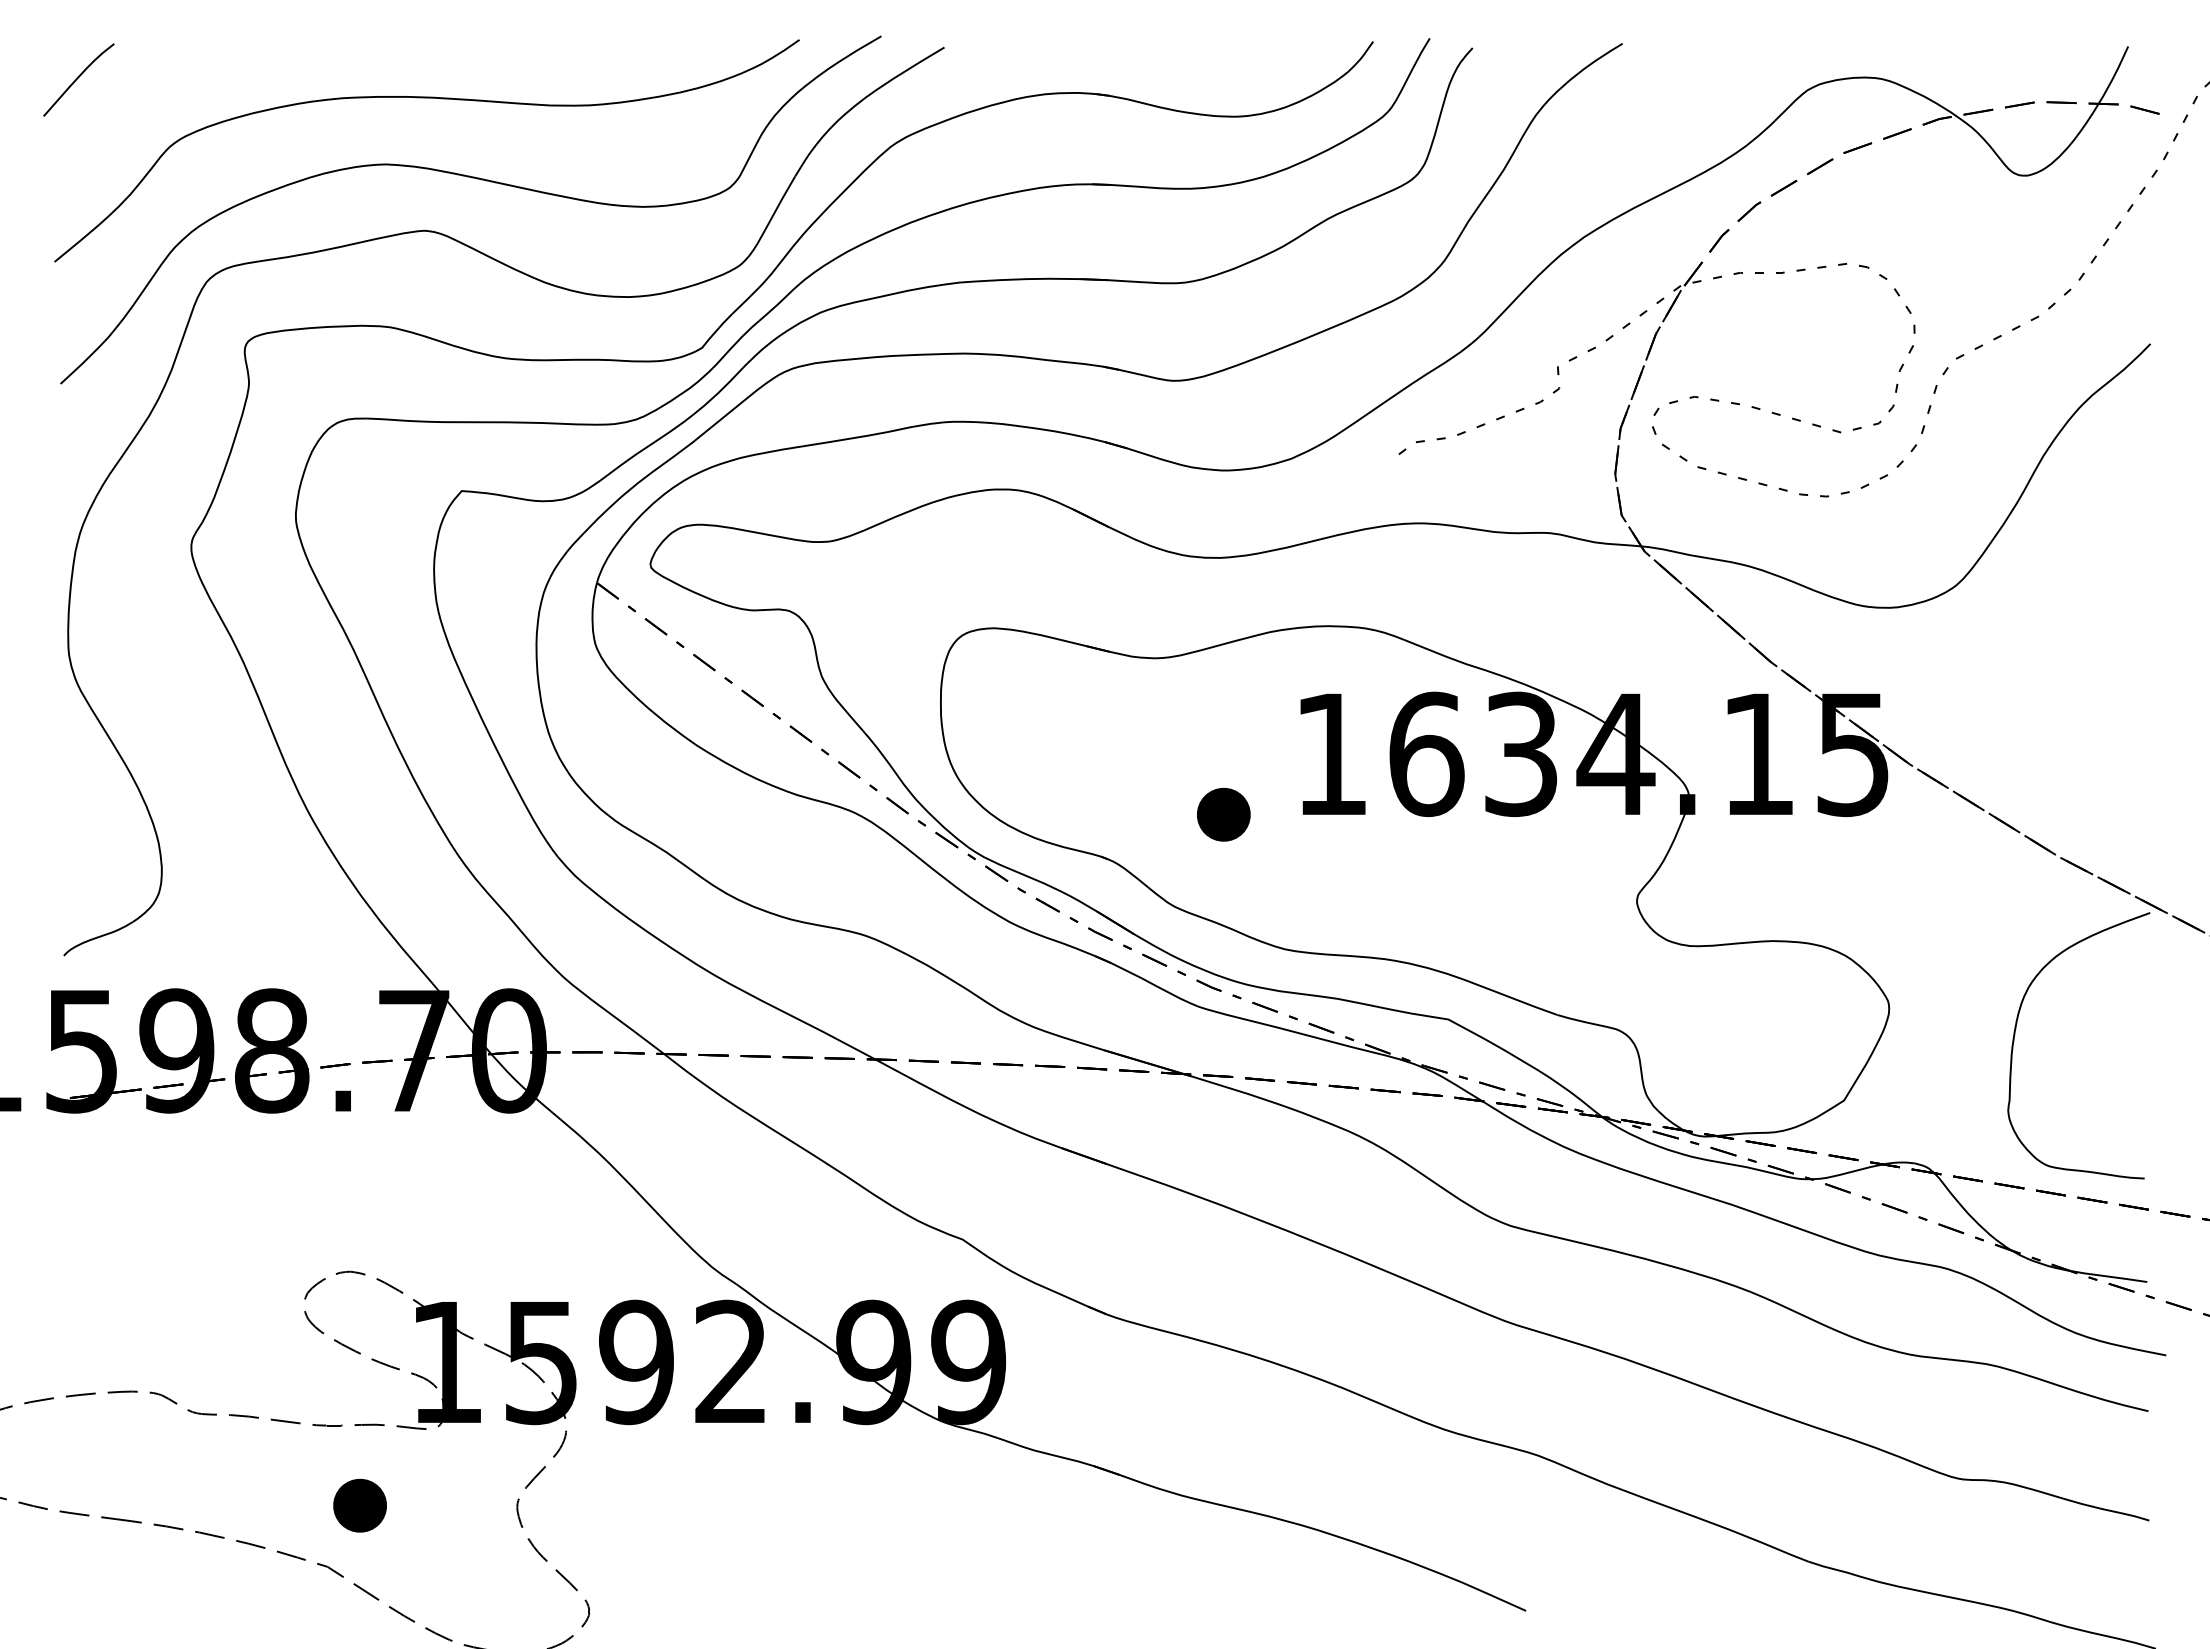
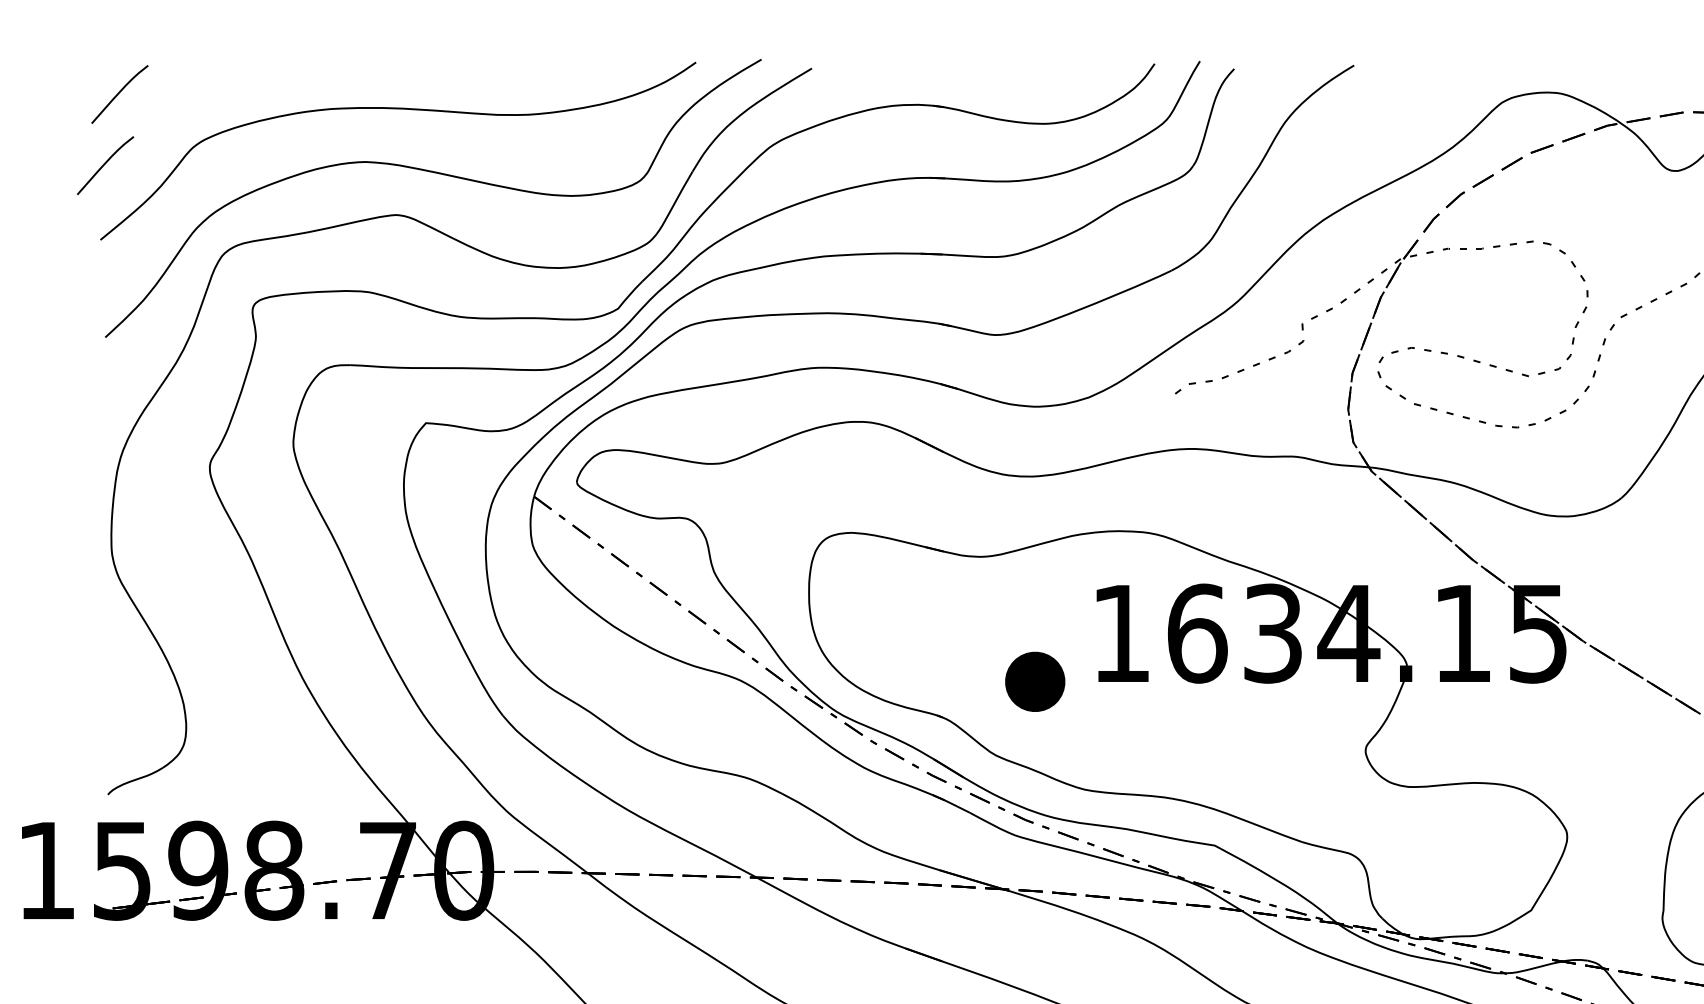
curve: (60, 167) -> (105, 164), added
part: (1223, 814) -> (1035, 681), size x1.4

